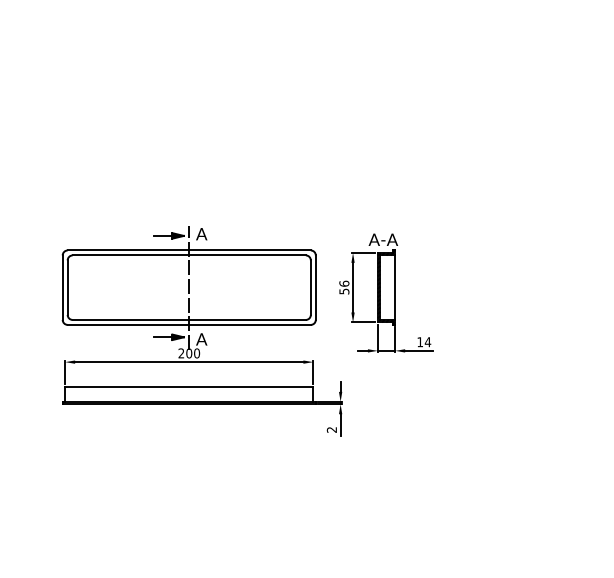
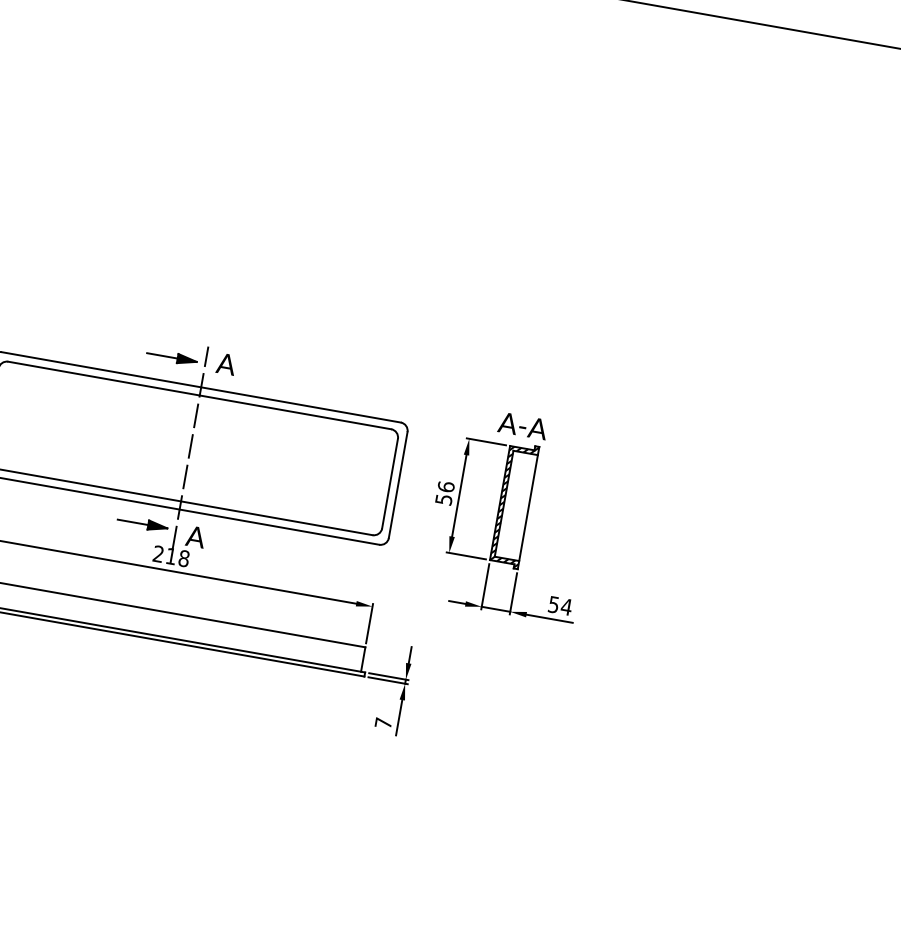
text: (419, 342) -> (552, 605), 14 -> 54
text: (193, 353) -> (178, 557), 200 -> 218
text: (331, 429) -> (382, 722), 2 -> 7

